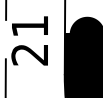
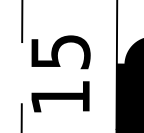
text: (29, 40) -> (59, 74), 21 -> 15

